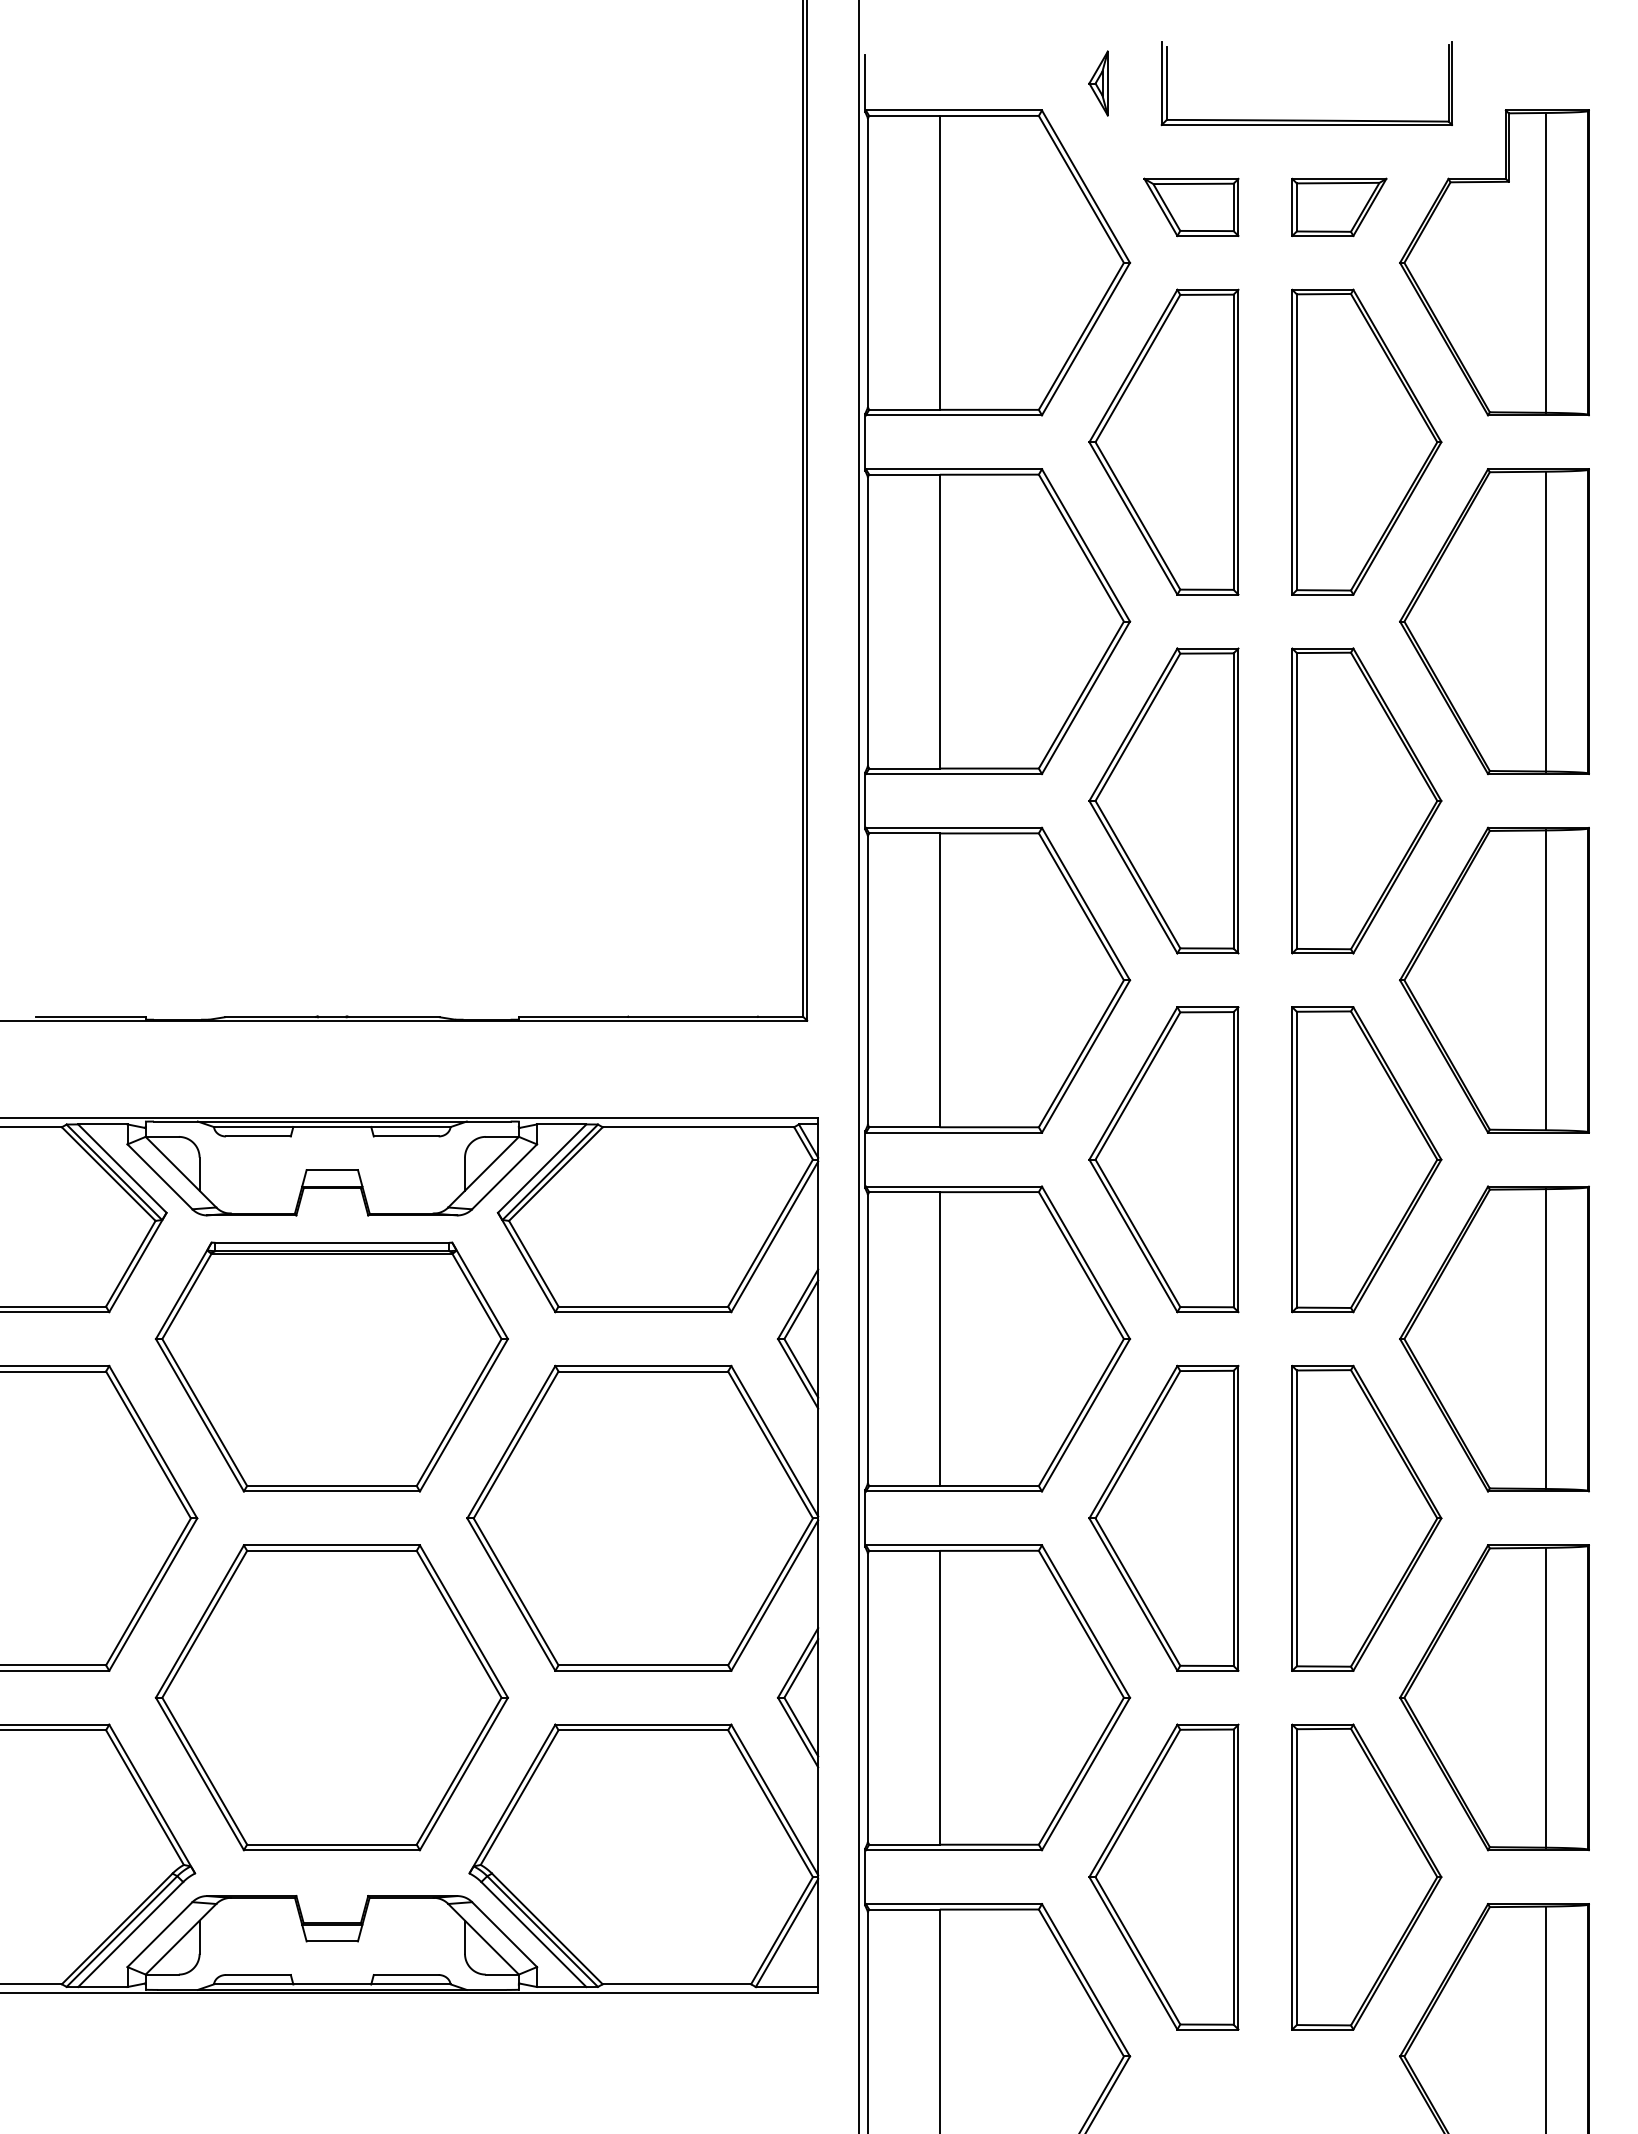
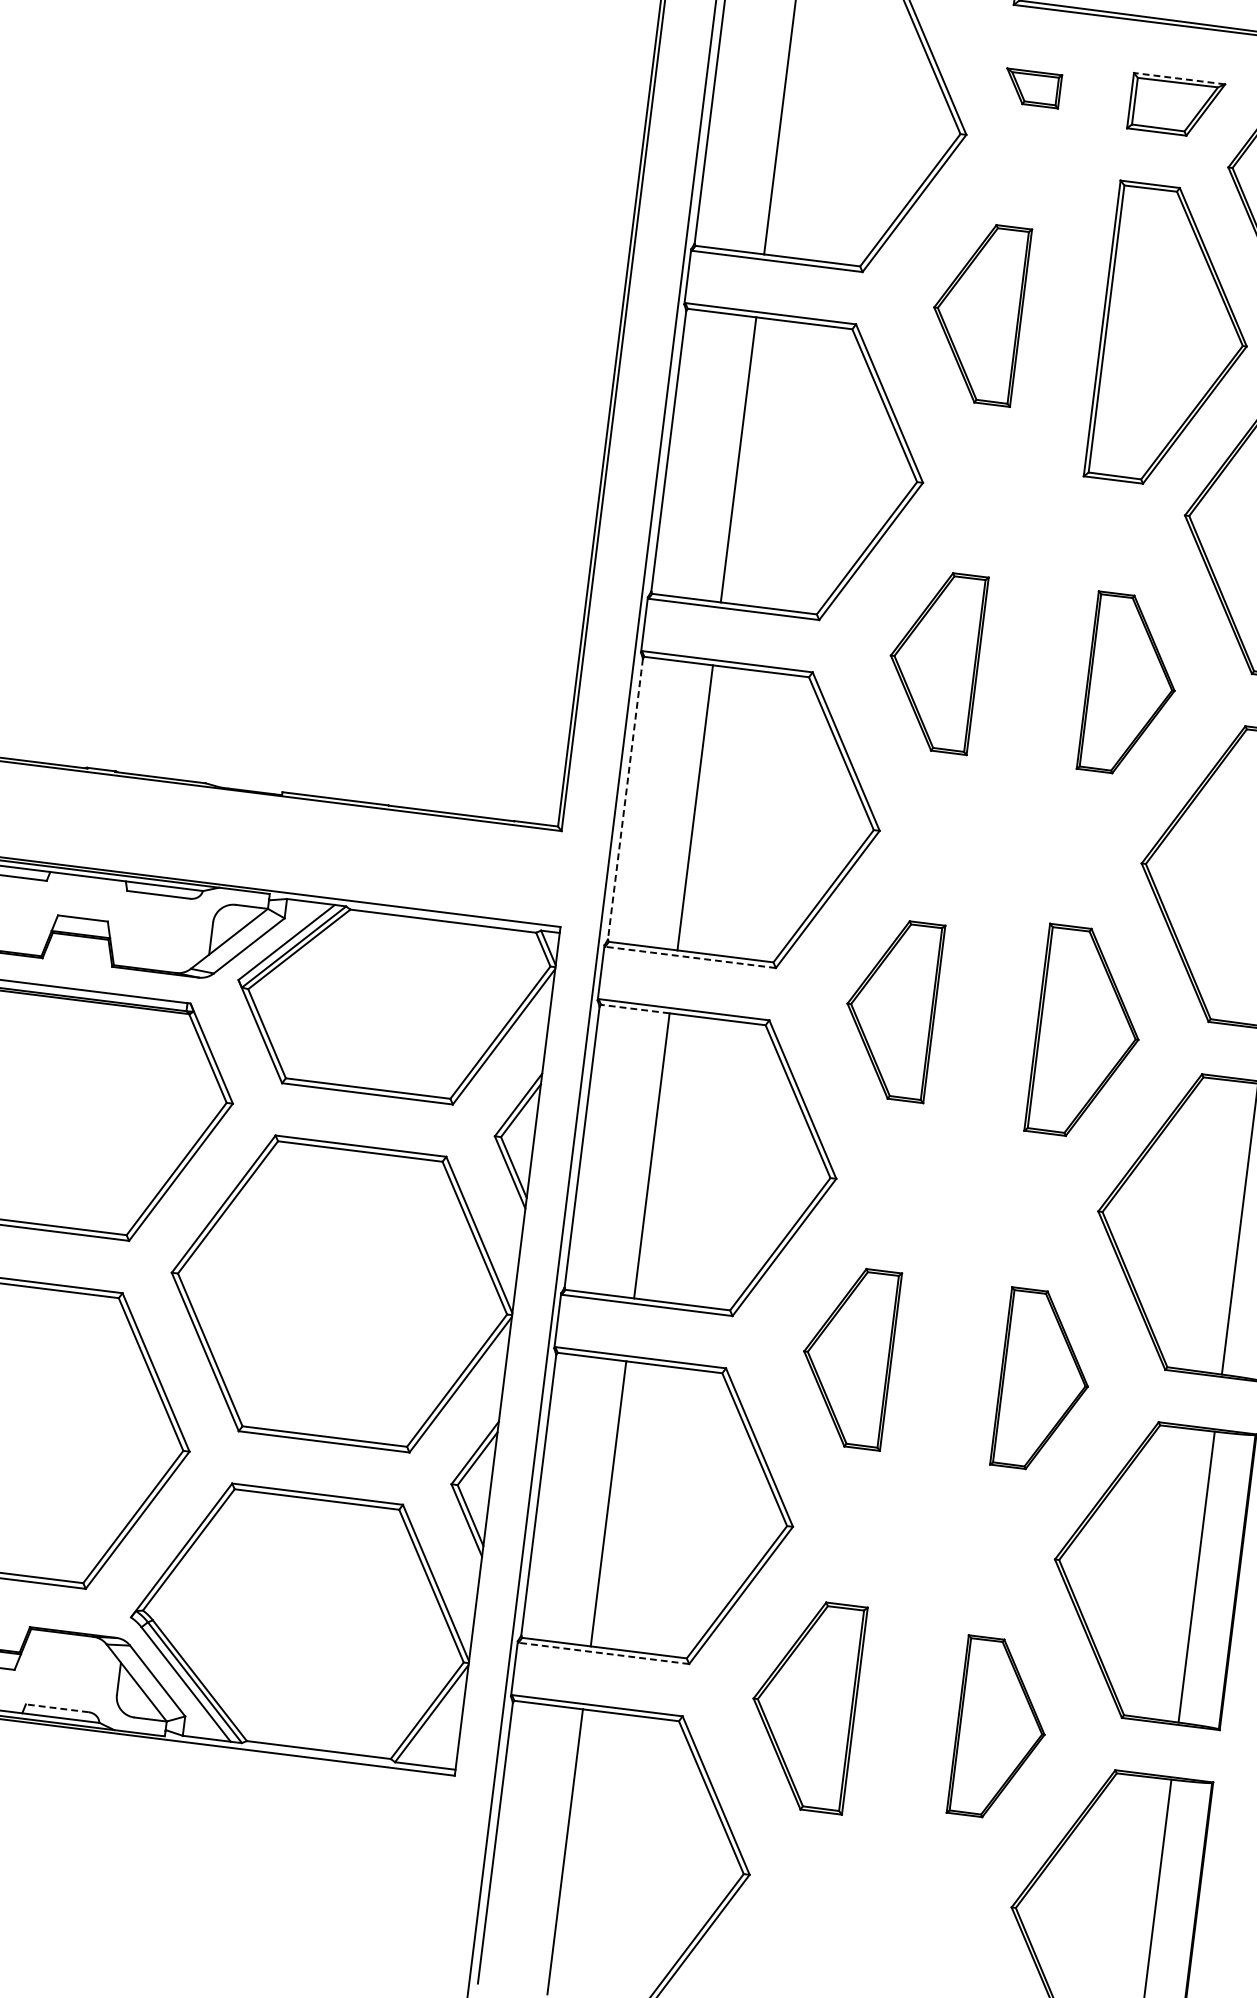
line: (1339, 178) -> (1179, 78), solid -> dashed
part: (1191, 207) -> (1032, 88), size x0.6
part: (1163, 441) -> (977, 312), size x0.6
part: (1163, 800) -> (933, 660), size x0.6
part: (1366, 800) -> (1130, 684), size x0.6
line: (867, 980) -> (625, 799), solid -> dashed
line: (954, 1132) -> (691, 957), solid -> dashed
part: (1163, 1159) -> (890, 1008), size x0.6
part: (1366, 1159) -> (1087, 1033), size x0.7
line: (904, 1192) -> (635, 1009), solid -> dashed
part: (1163, 1517) -> (847, 1356), size x0.6
part: (1366, 1517) -> (1044, 1380), size x0.6
line: (954, 1850) -> (604, 1653), solid -> dashed
part: (1163, 1876) -> (803, 1704), size x0.7
part: (1366, 1876) -> (1000, 1728), size x0.6
line: (405, 1975) -> (56, 1708), solid -> dashed

